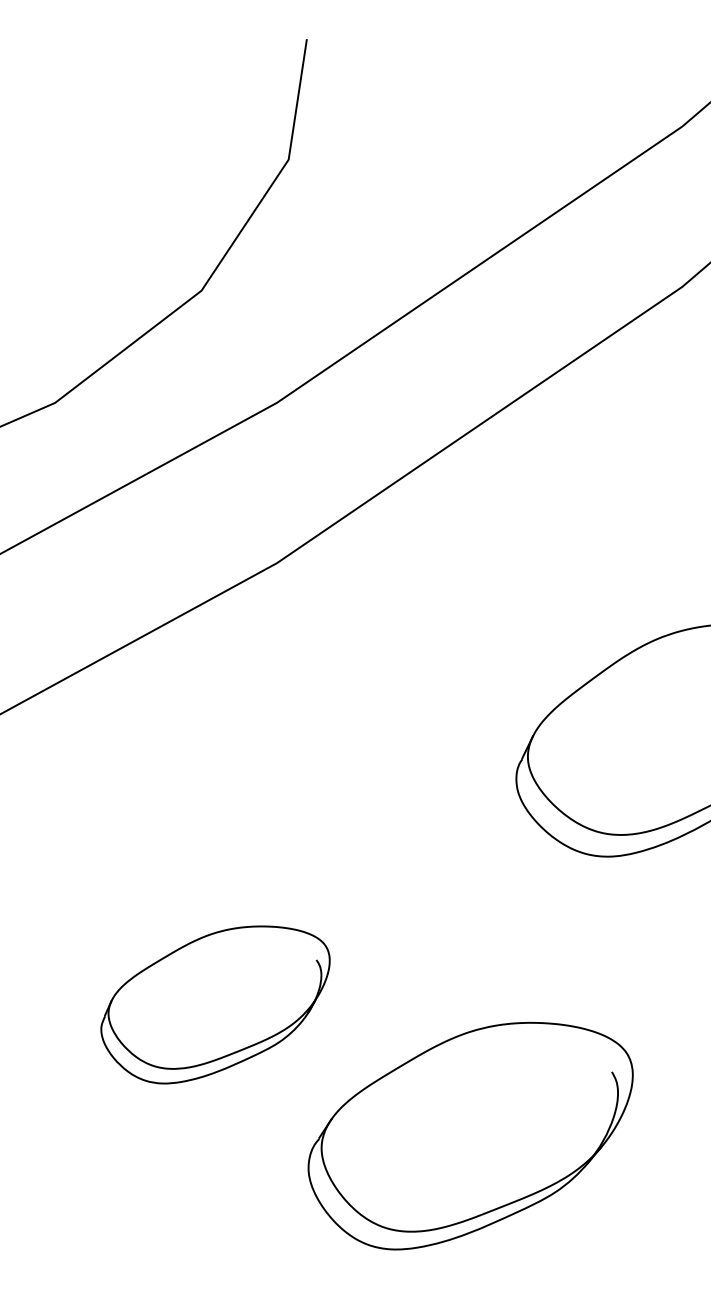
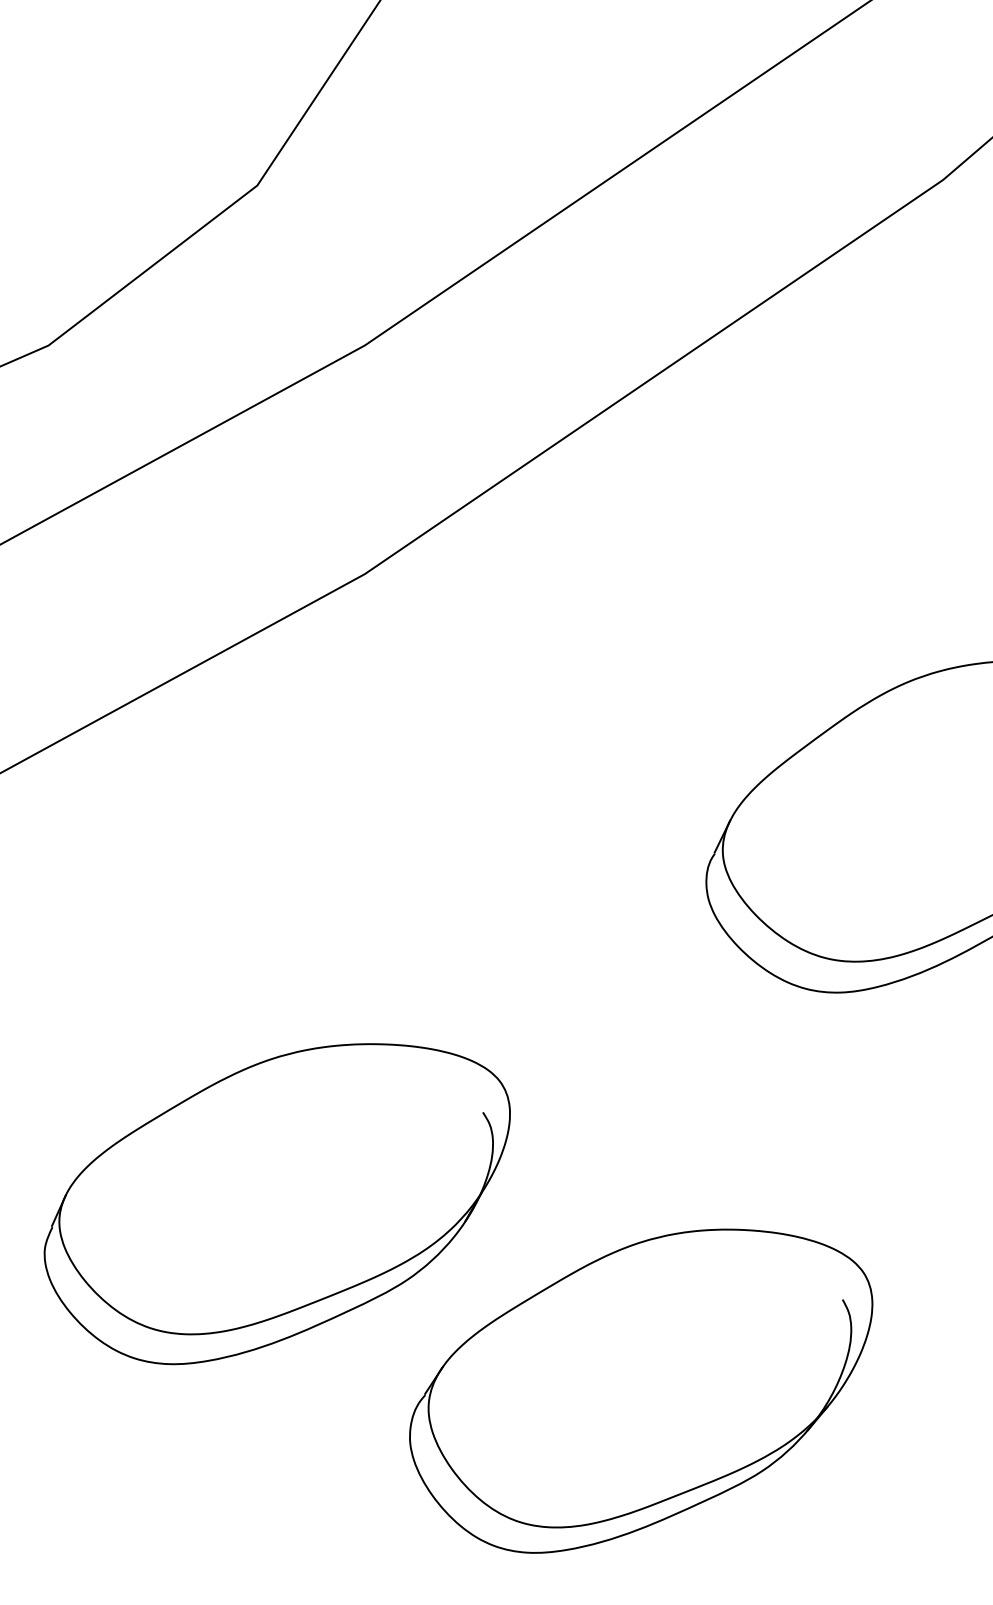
part: (215, 1004) -> (277, 1203), size x1.43

